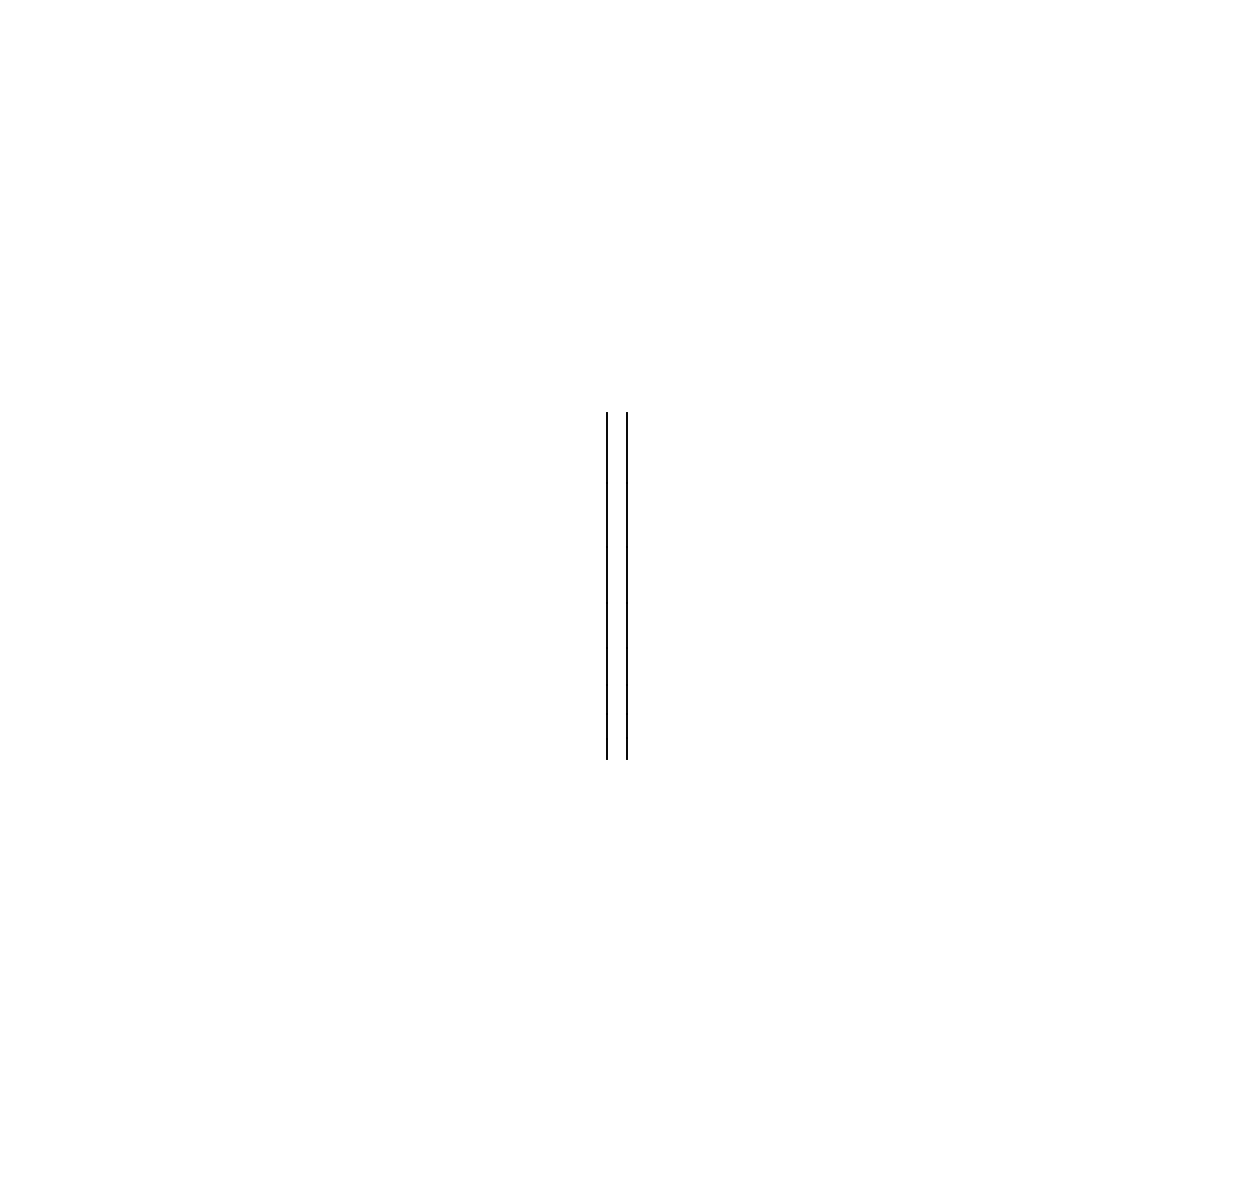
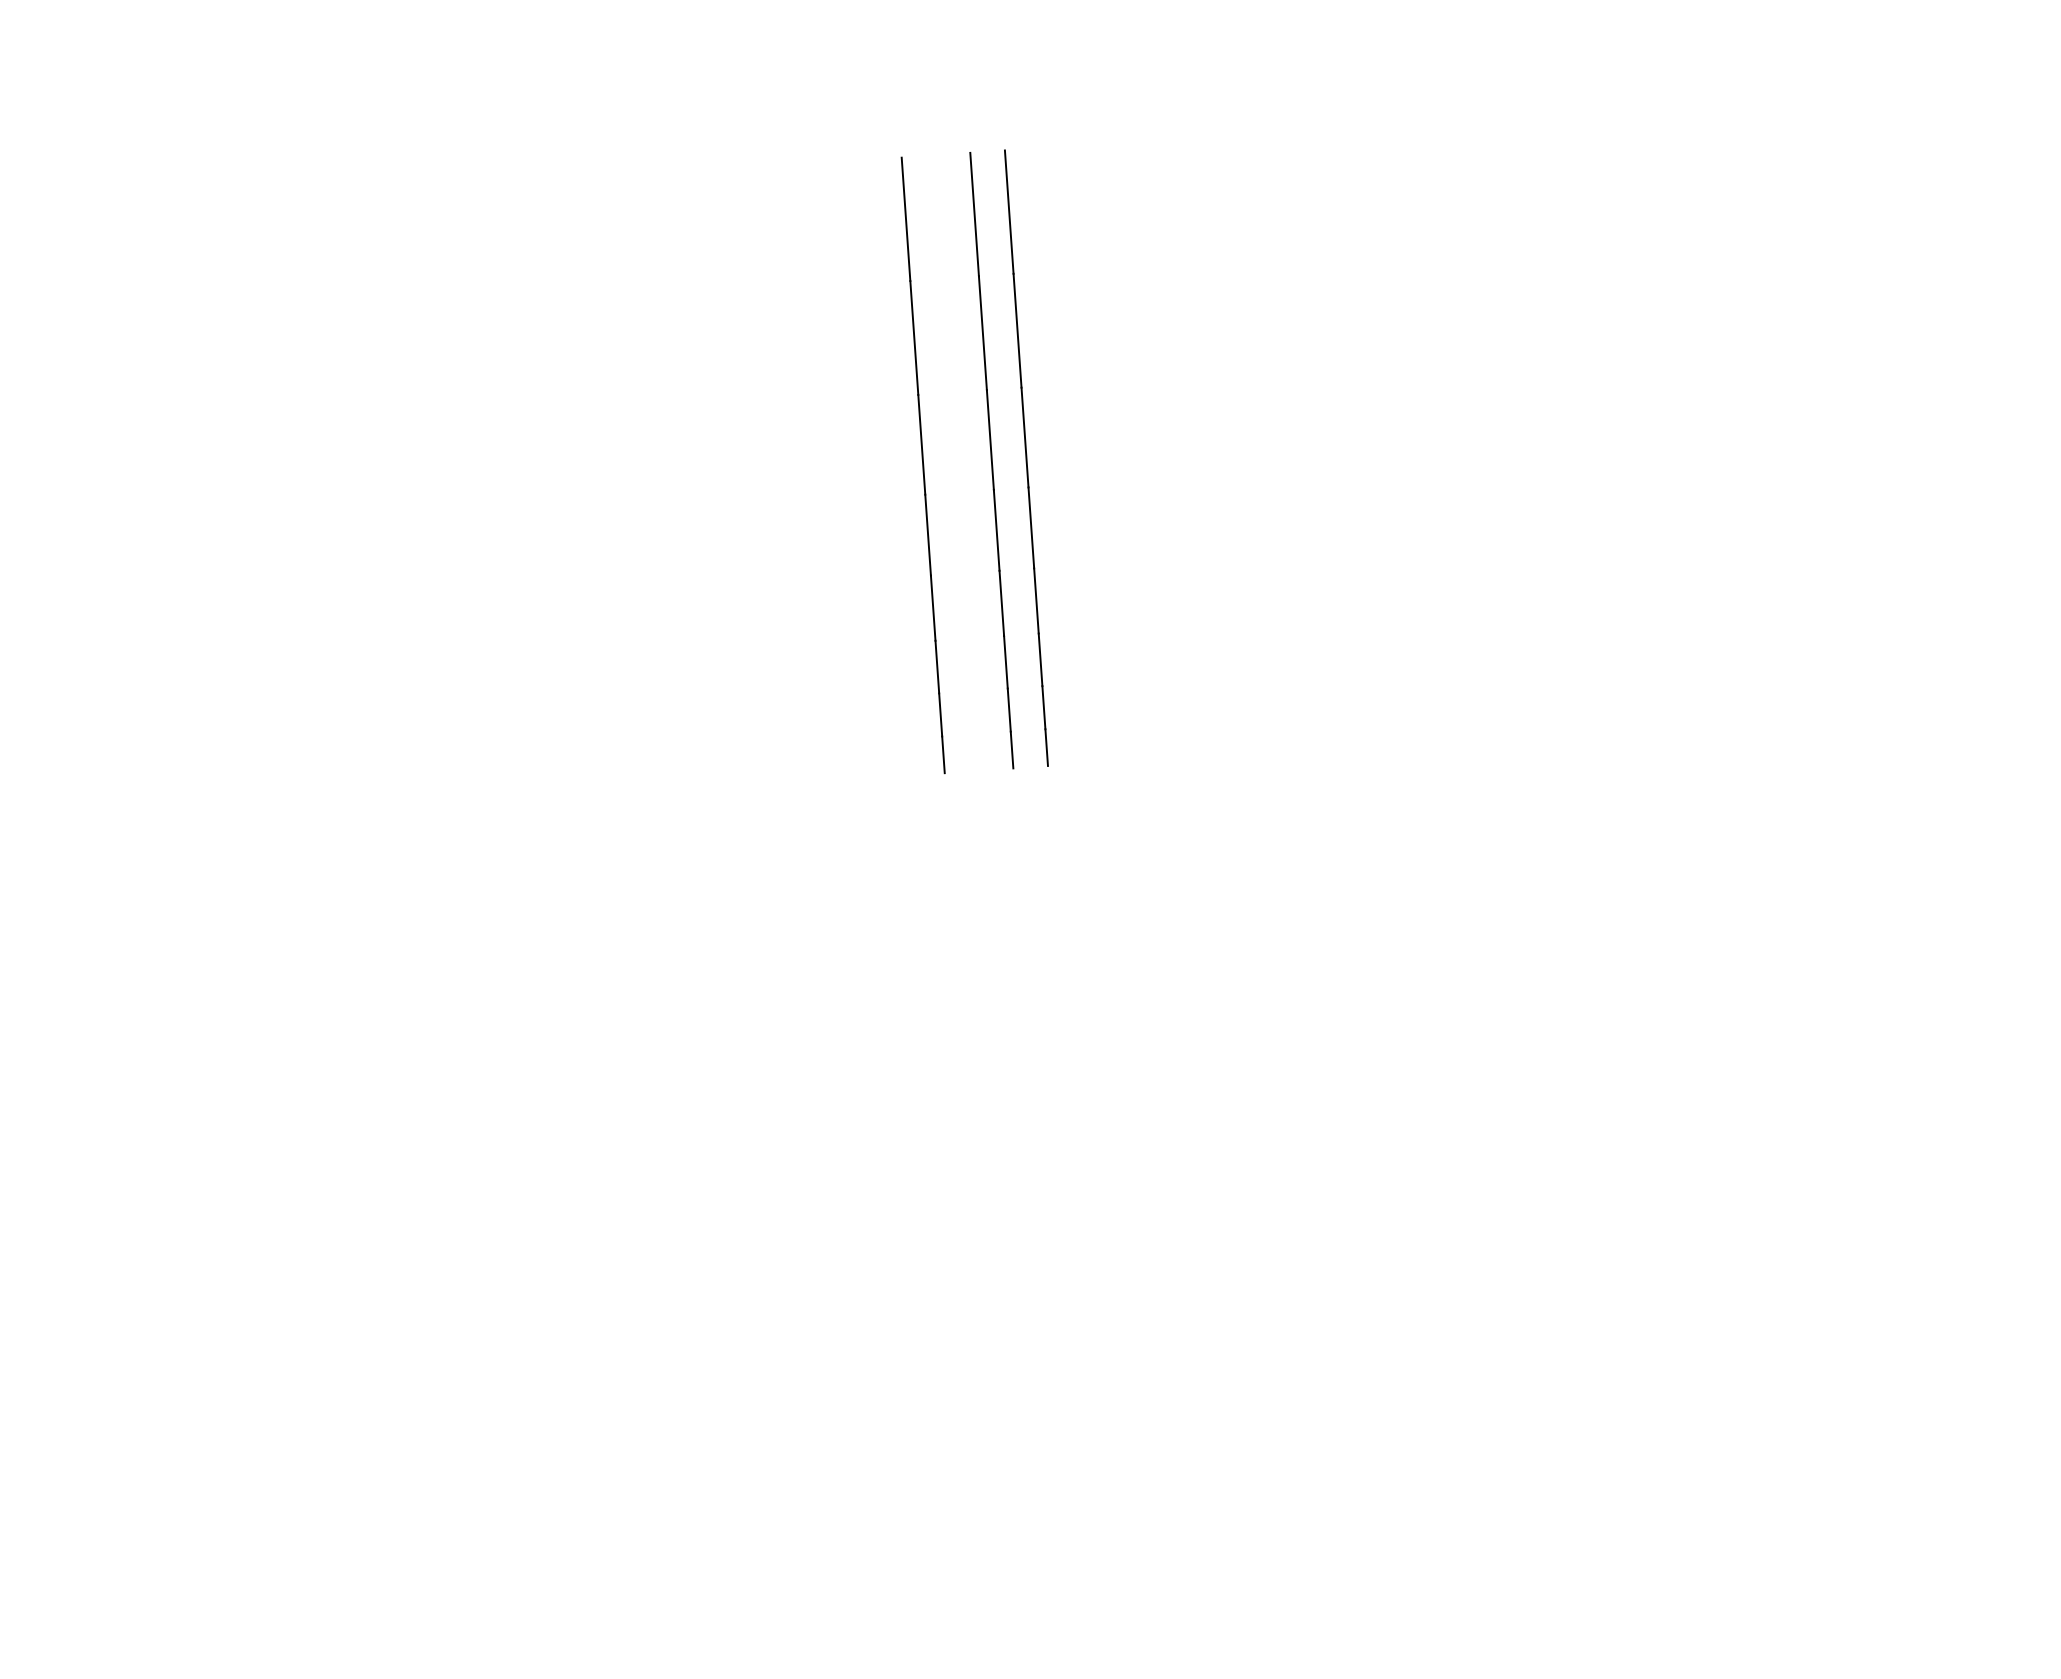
line: (568, 585) -> (922, 464), added

